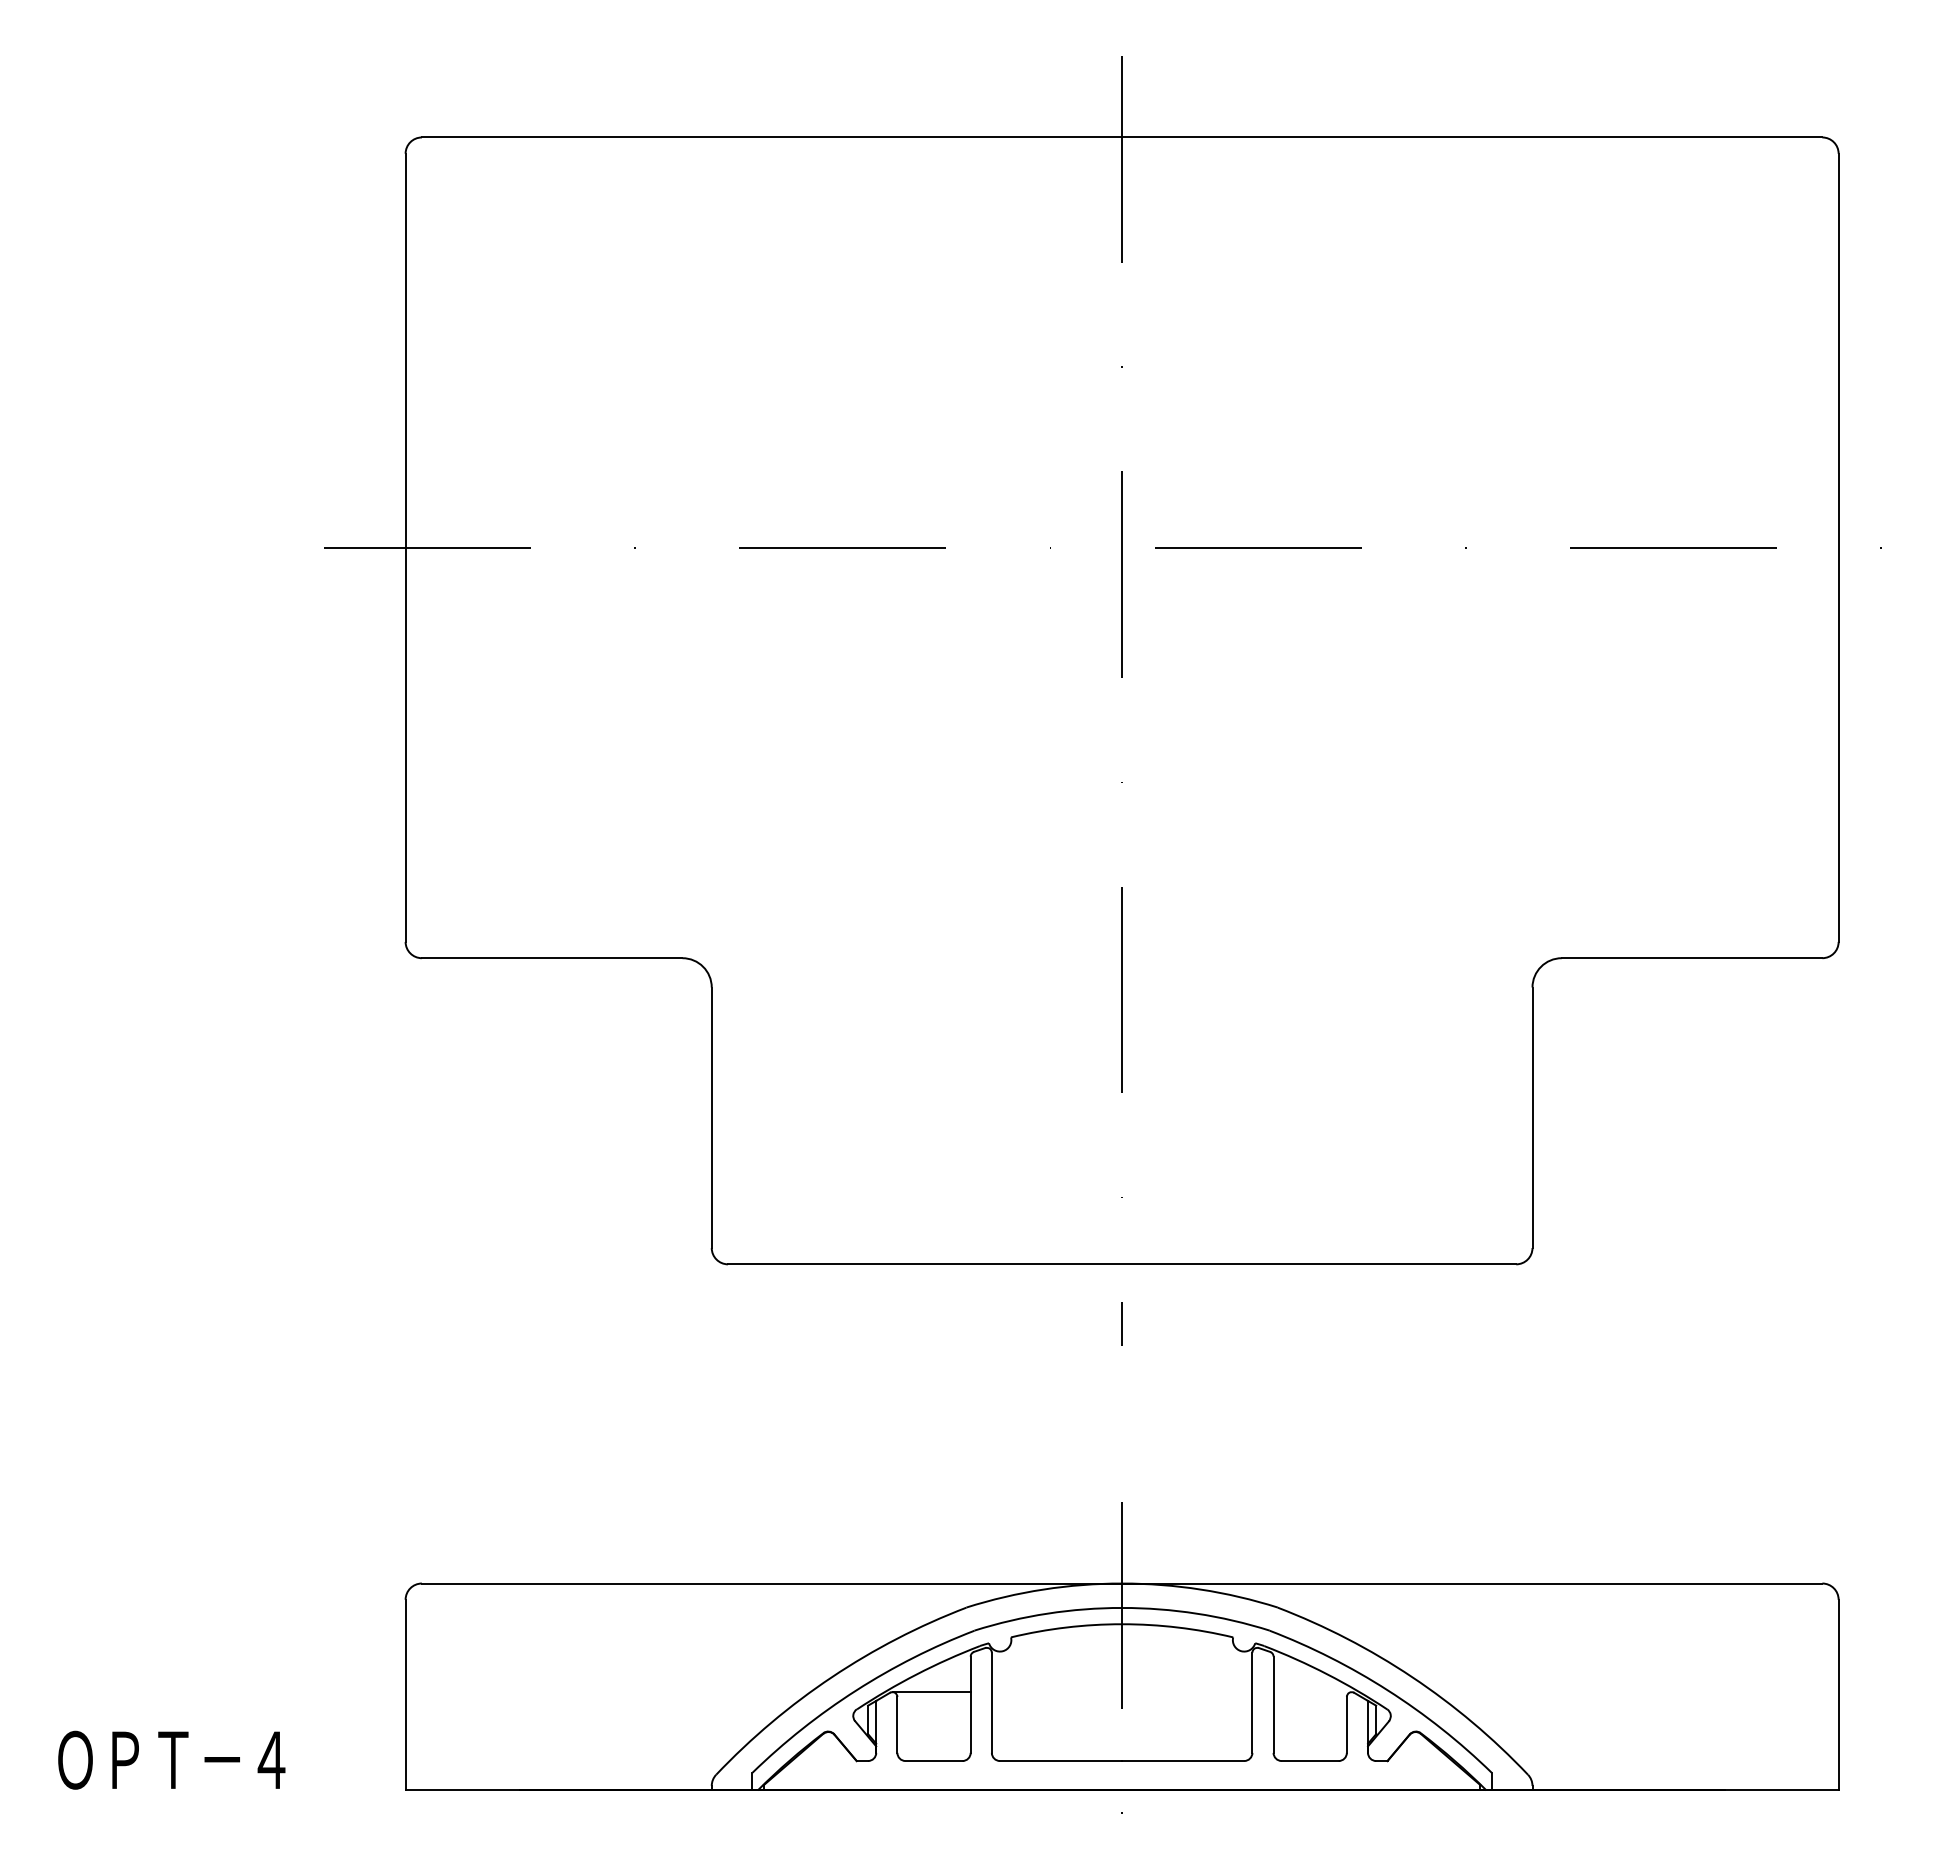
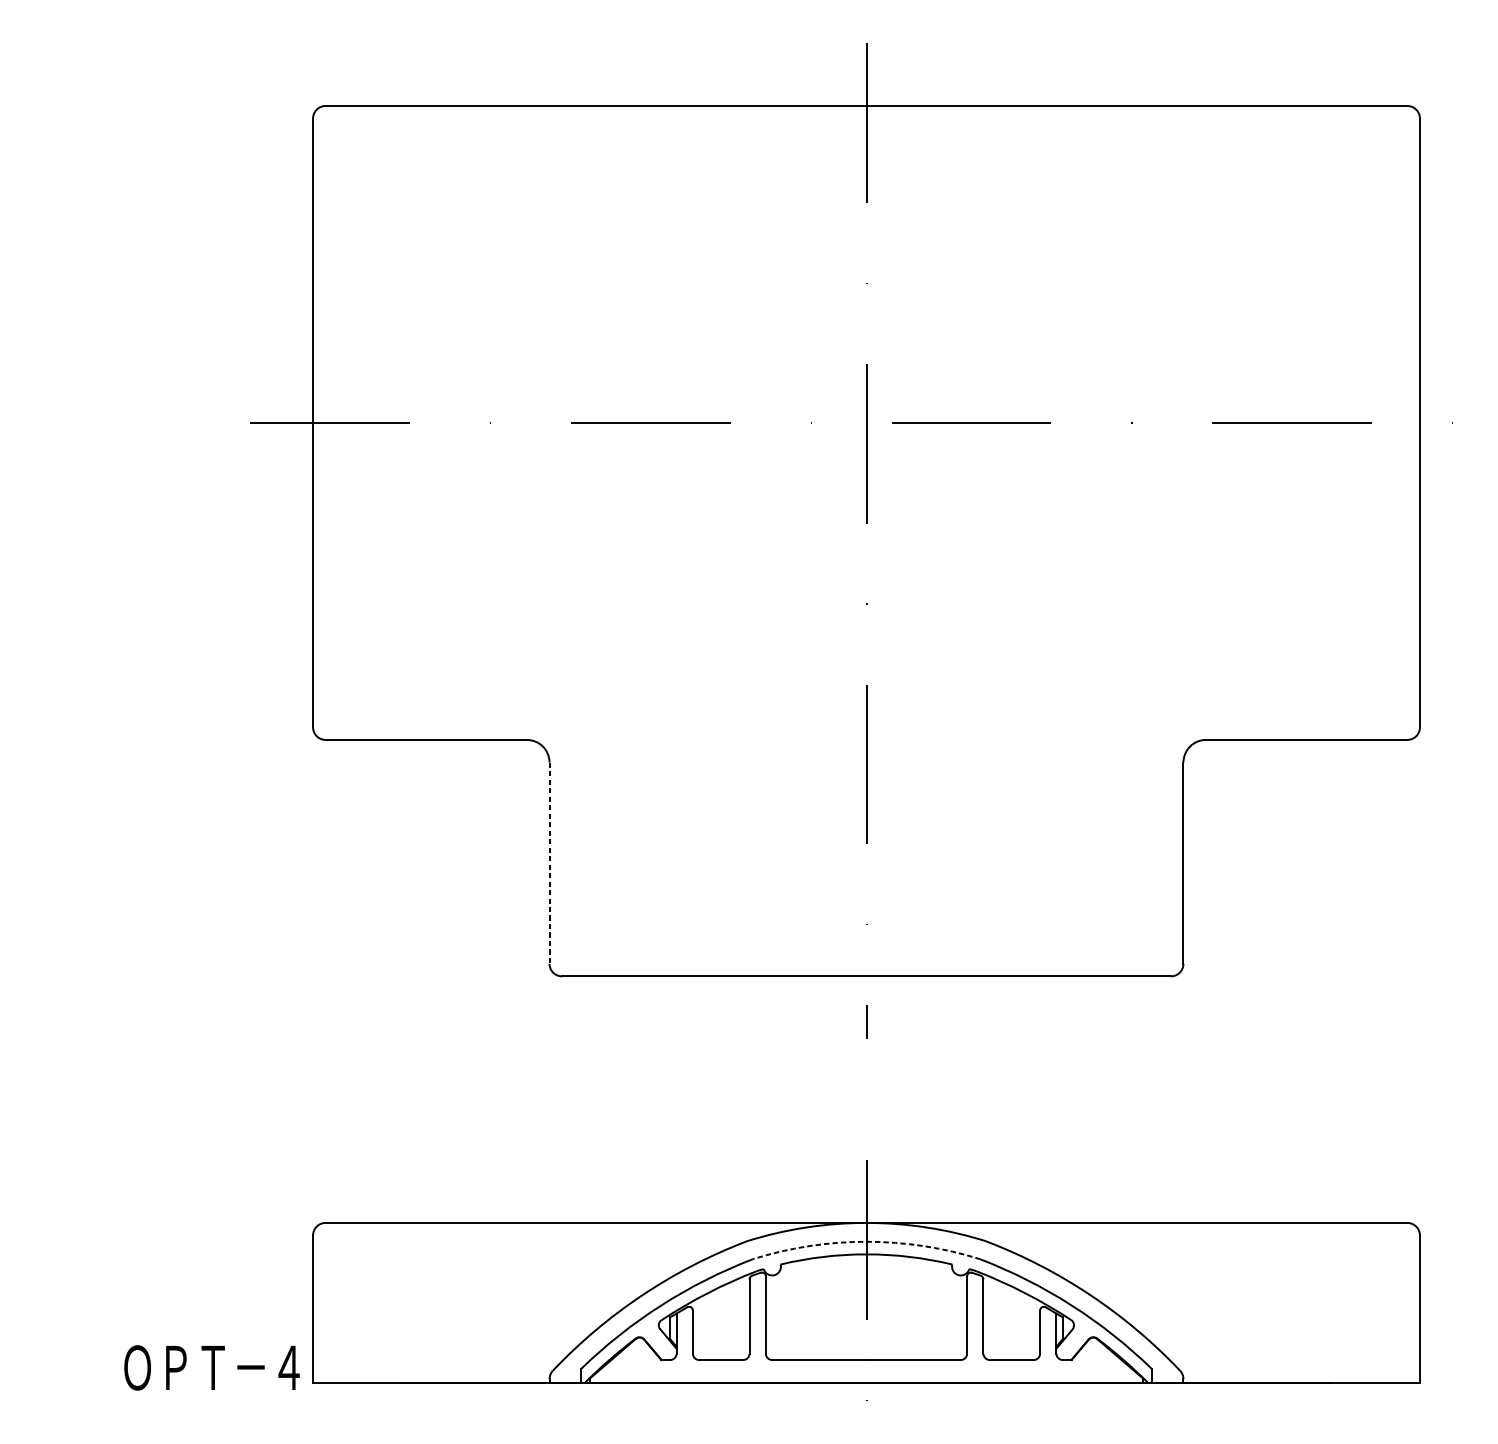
line: (711, 1118) -> (549, 863), solid -> dashed
arc: (1122, 1607) -> (866, 1241), solid -> dashed
line: (931, 1692) -> (719, 1307), removed
text: (171, 1759) -> (211, 1367), moved

